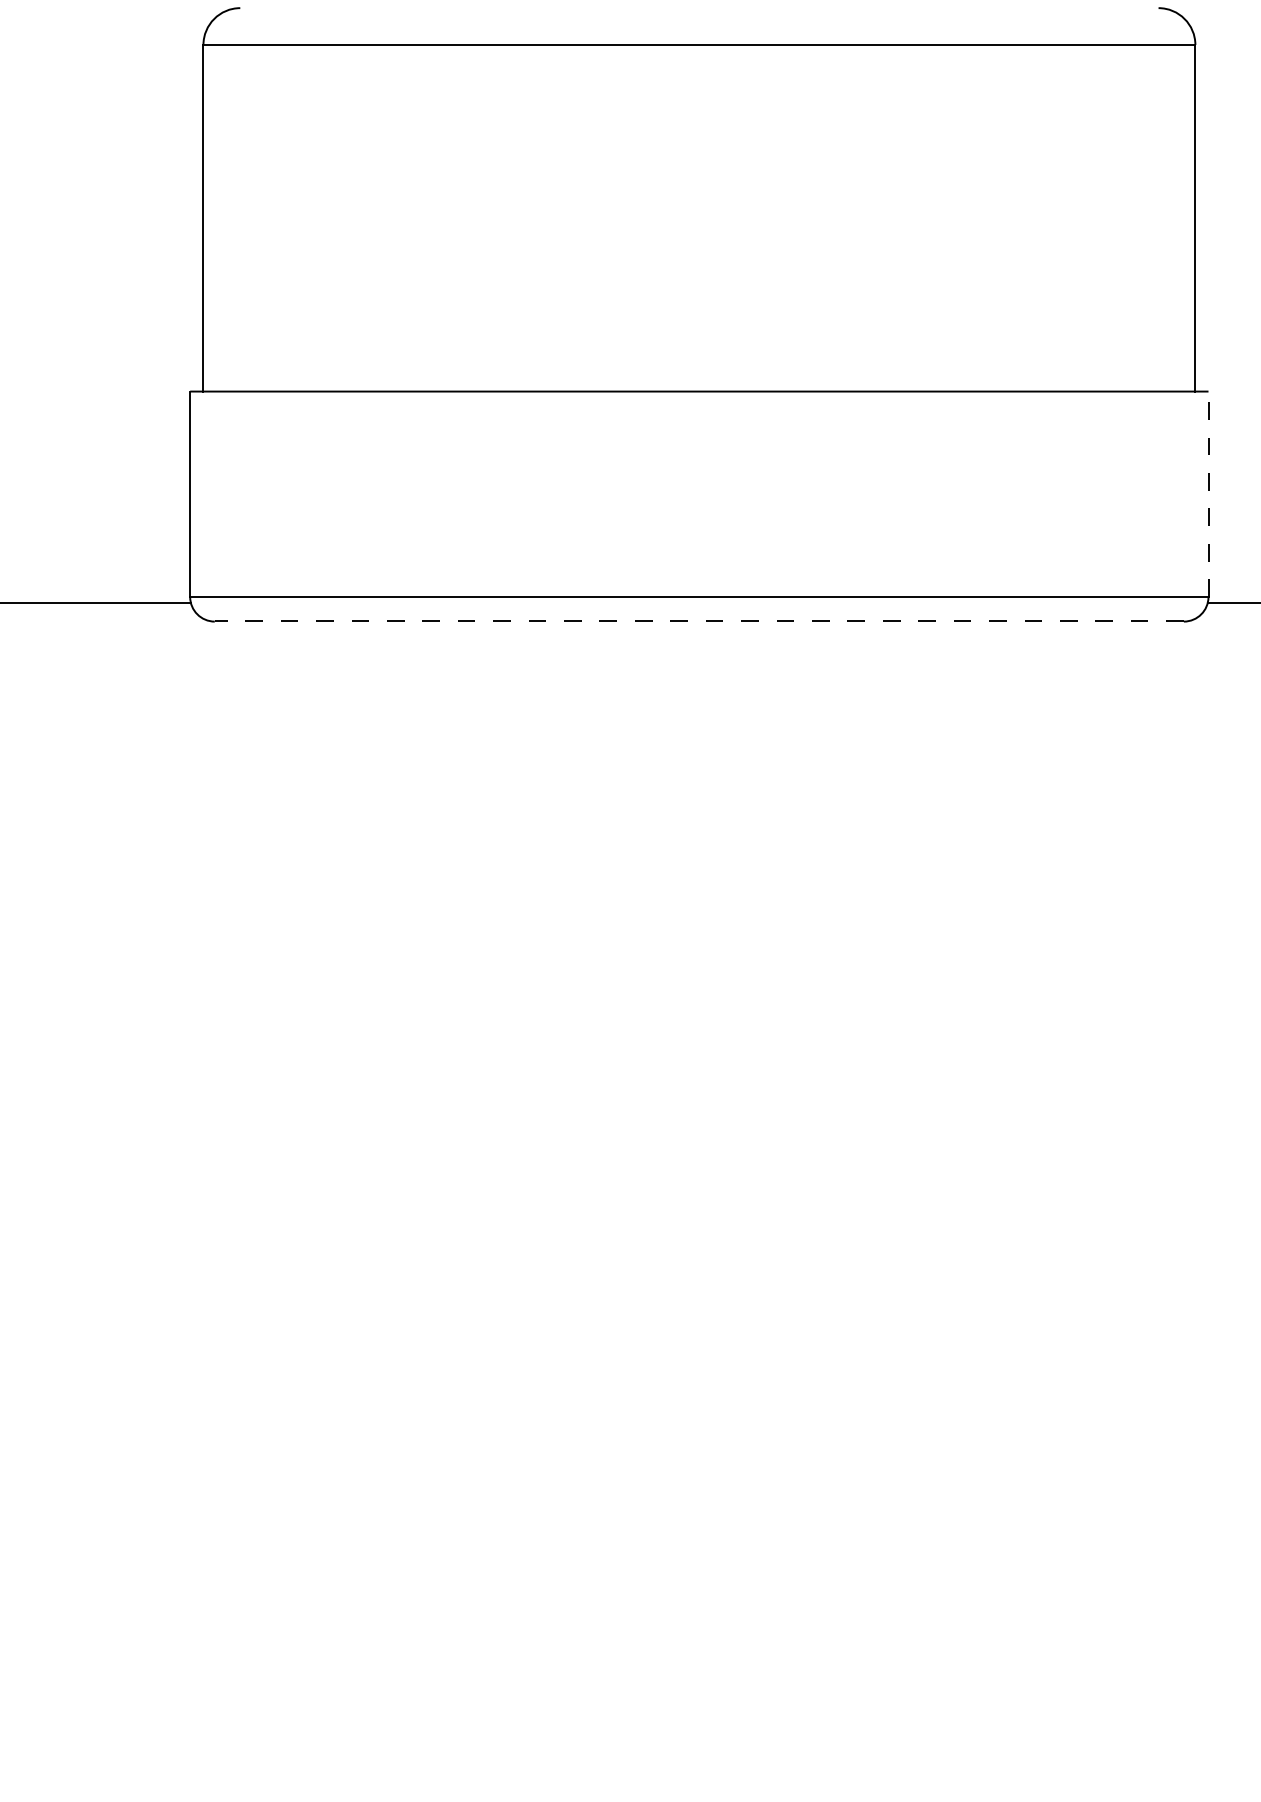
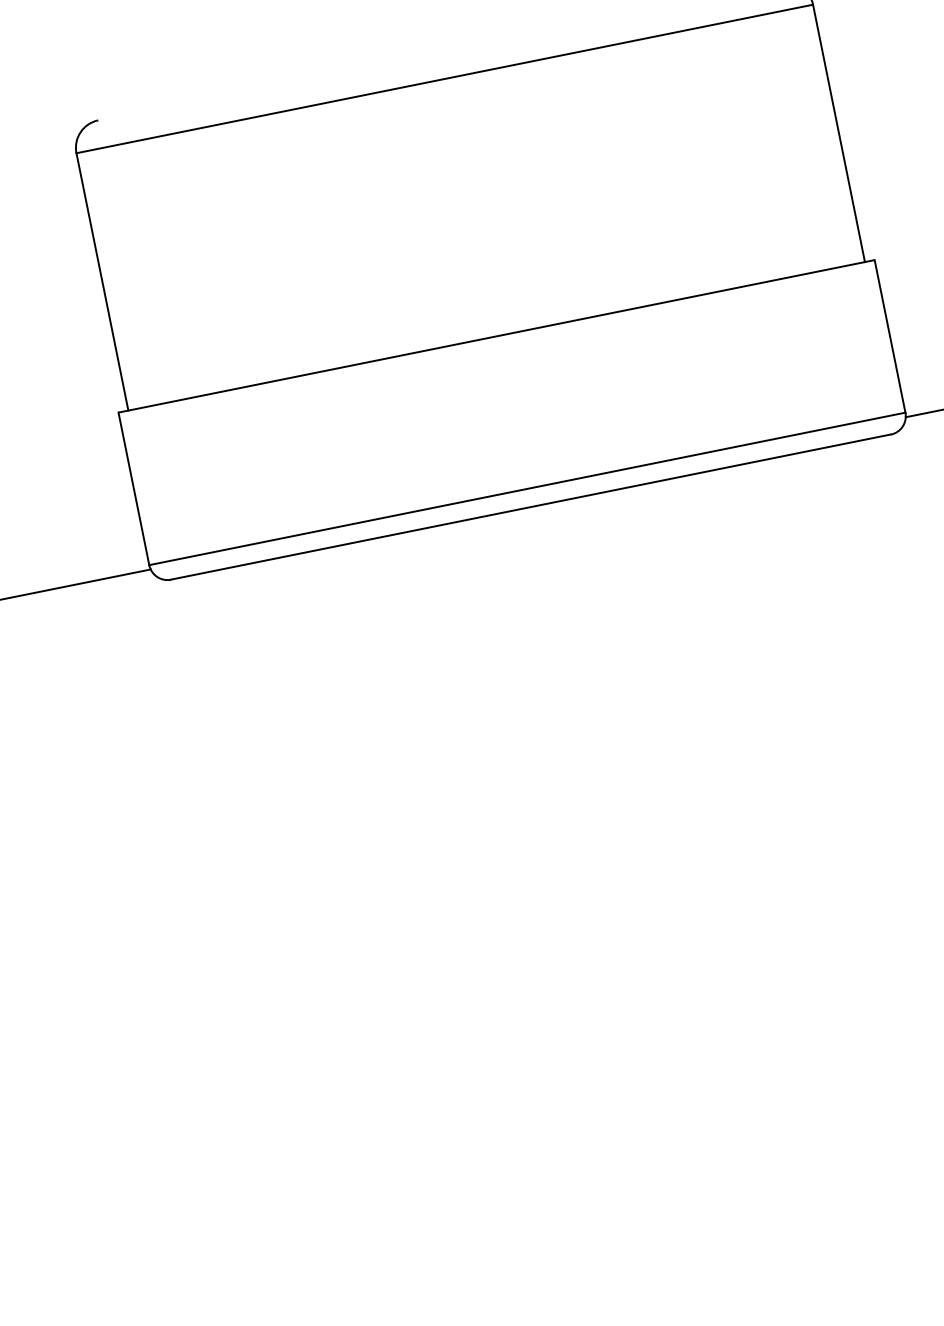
line: (1208, 494) -> (890, 336), dashed -> solid
line: (699, 621) -> (531, 507), dashed -> solid

